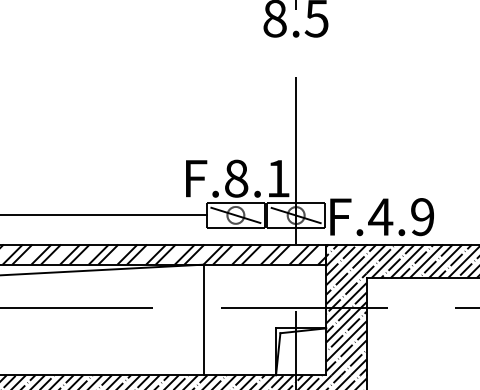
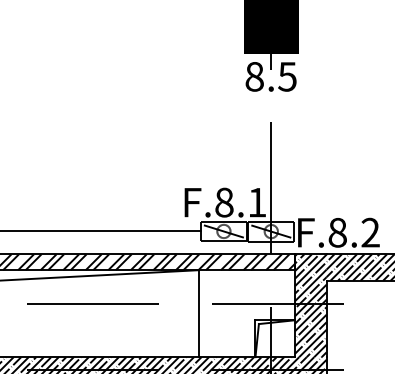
text: (400, 216) -> (353, 232), F.4.9 -> F.8.2

